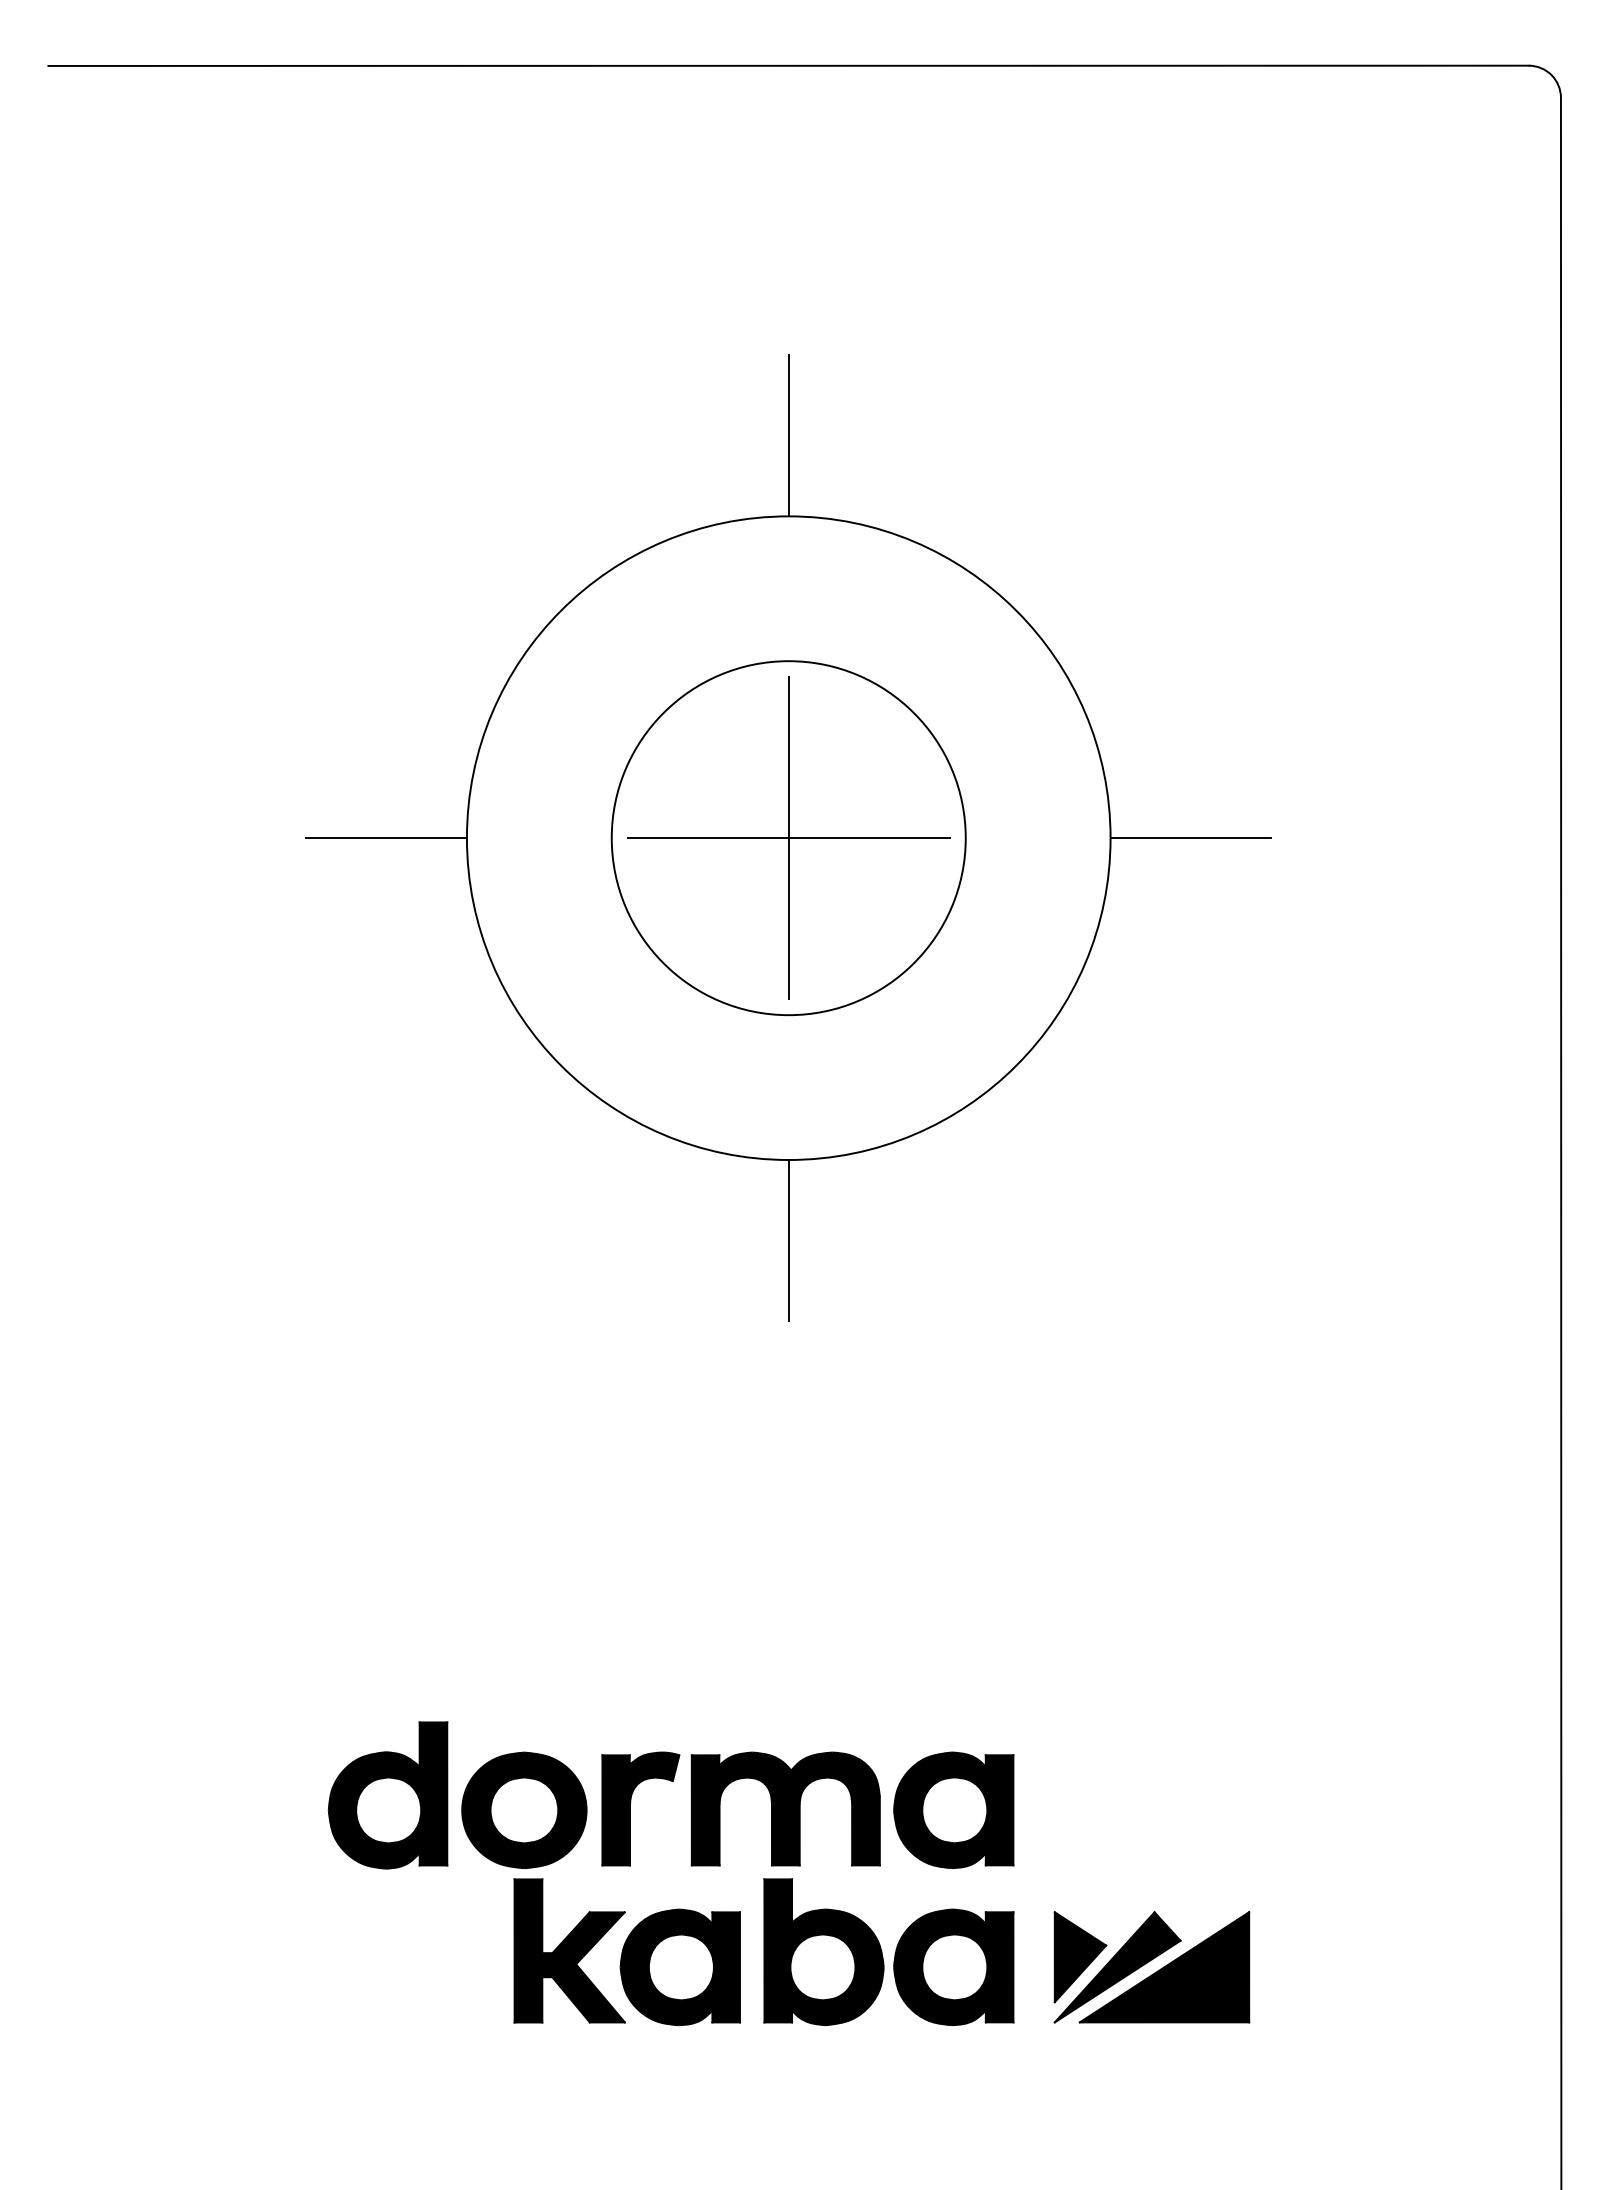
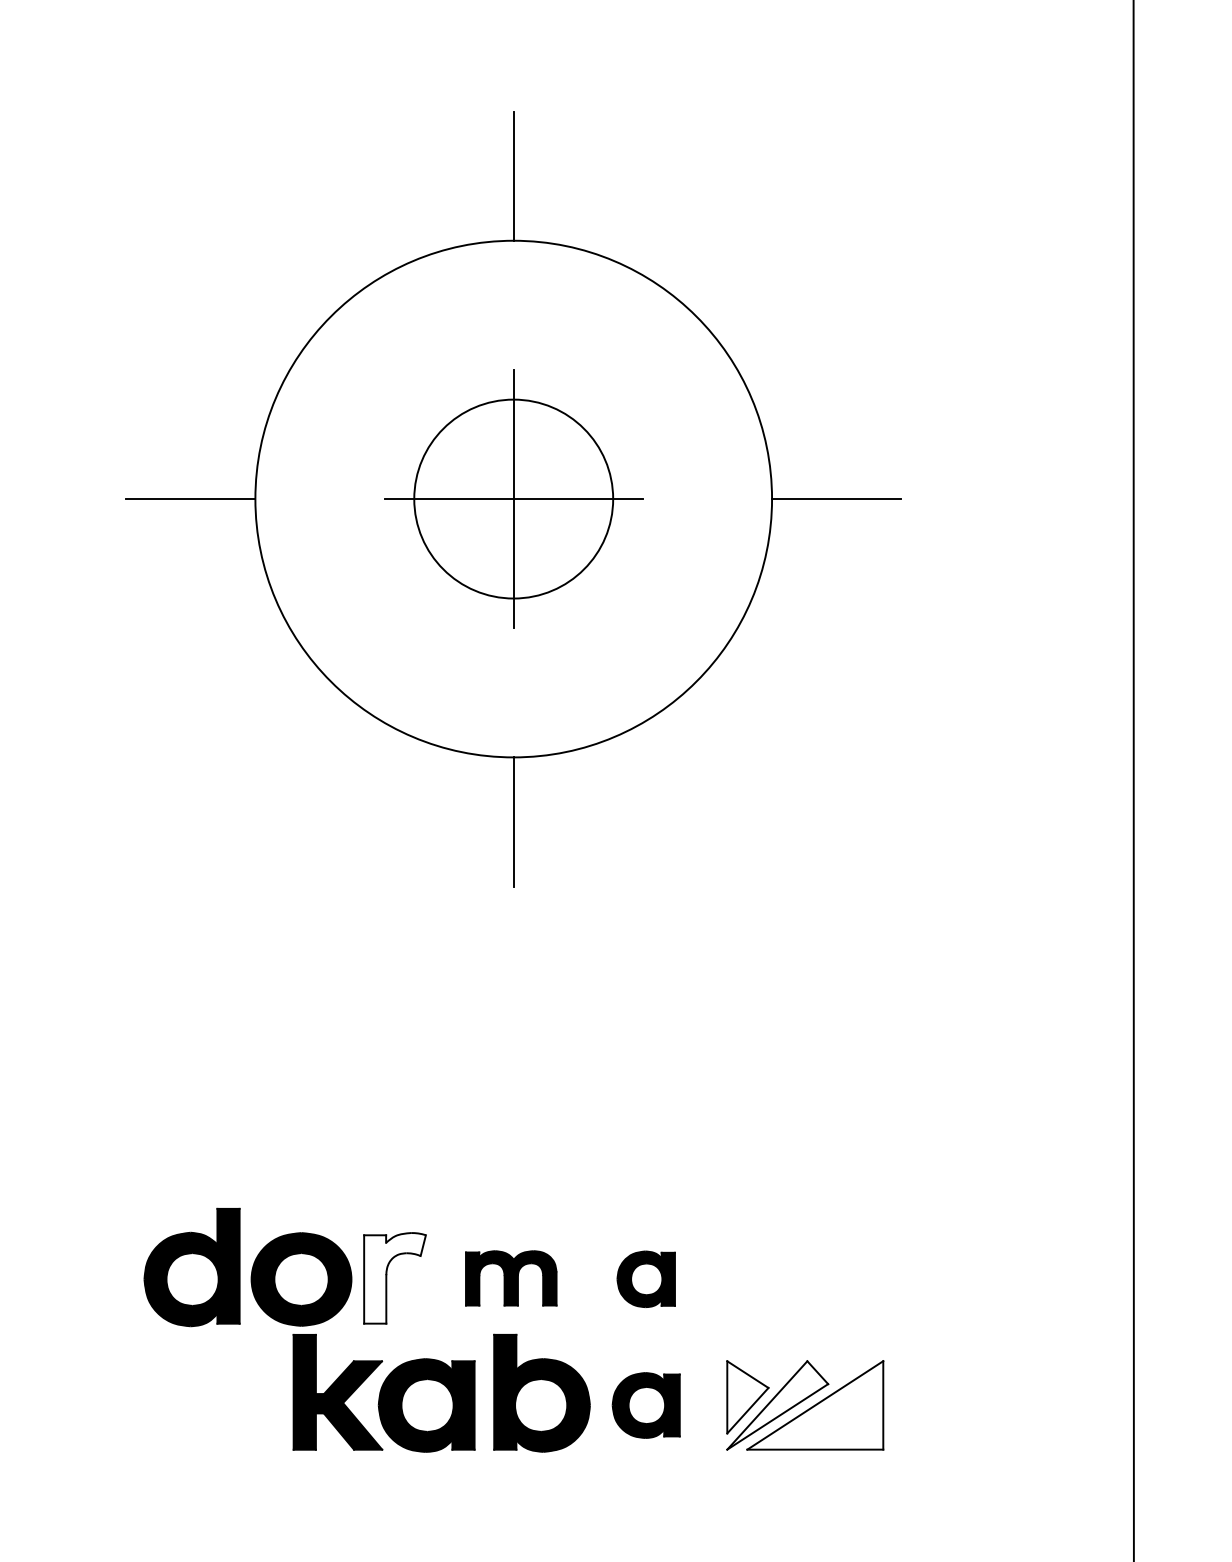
circle: (788, 838) -> (513, 499), size x0.7
fill: (640, 1808) -> (394, 1277), removed
part: (785, 1808) -> (511, 1277), size x0.6
part: (953, 1809) -> (645, 1278), size x0.6
fill: (1080, 1957) -> (747, 1397), removed
part: (953, 1967) -> (645, 1405), size x0.7
fill: (1117, 1967) -> (777, 1405), removed
fill: (1164, 1967) -> (815, 1405), removed

